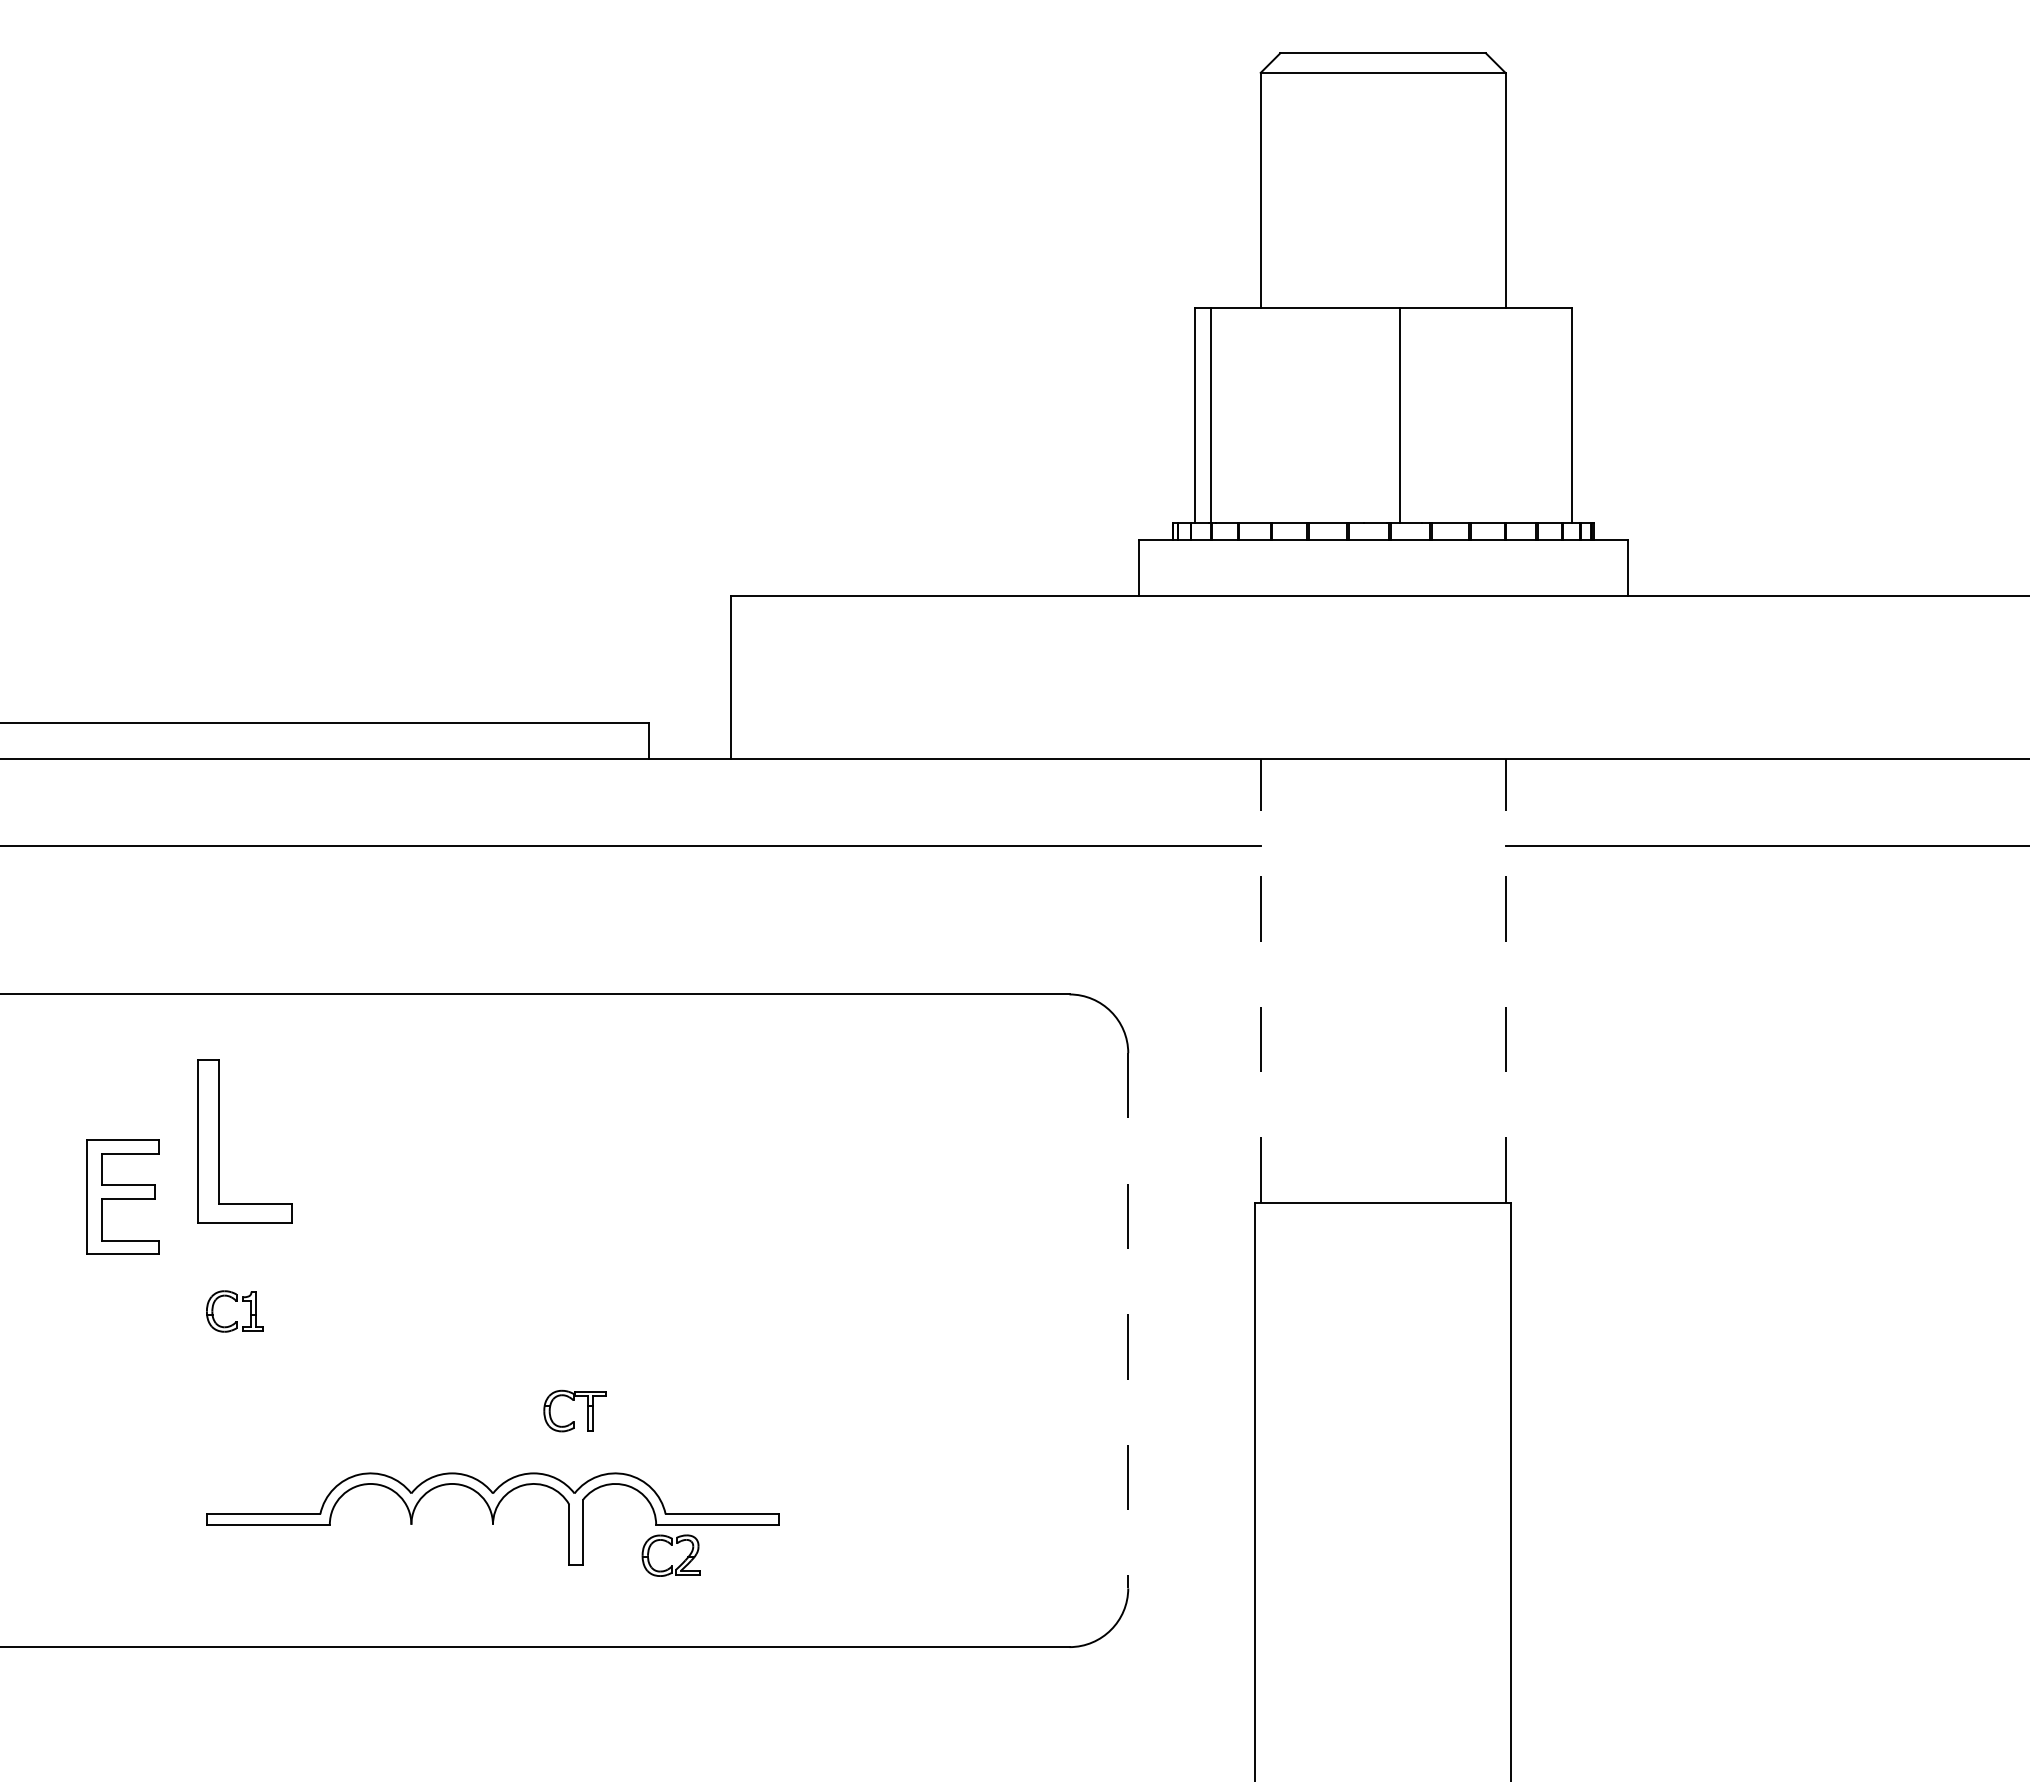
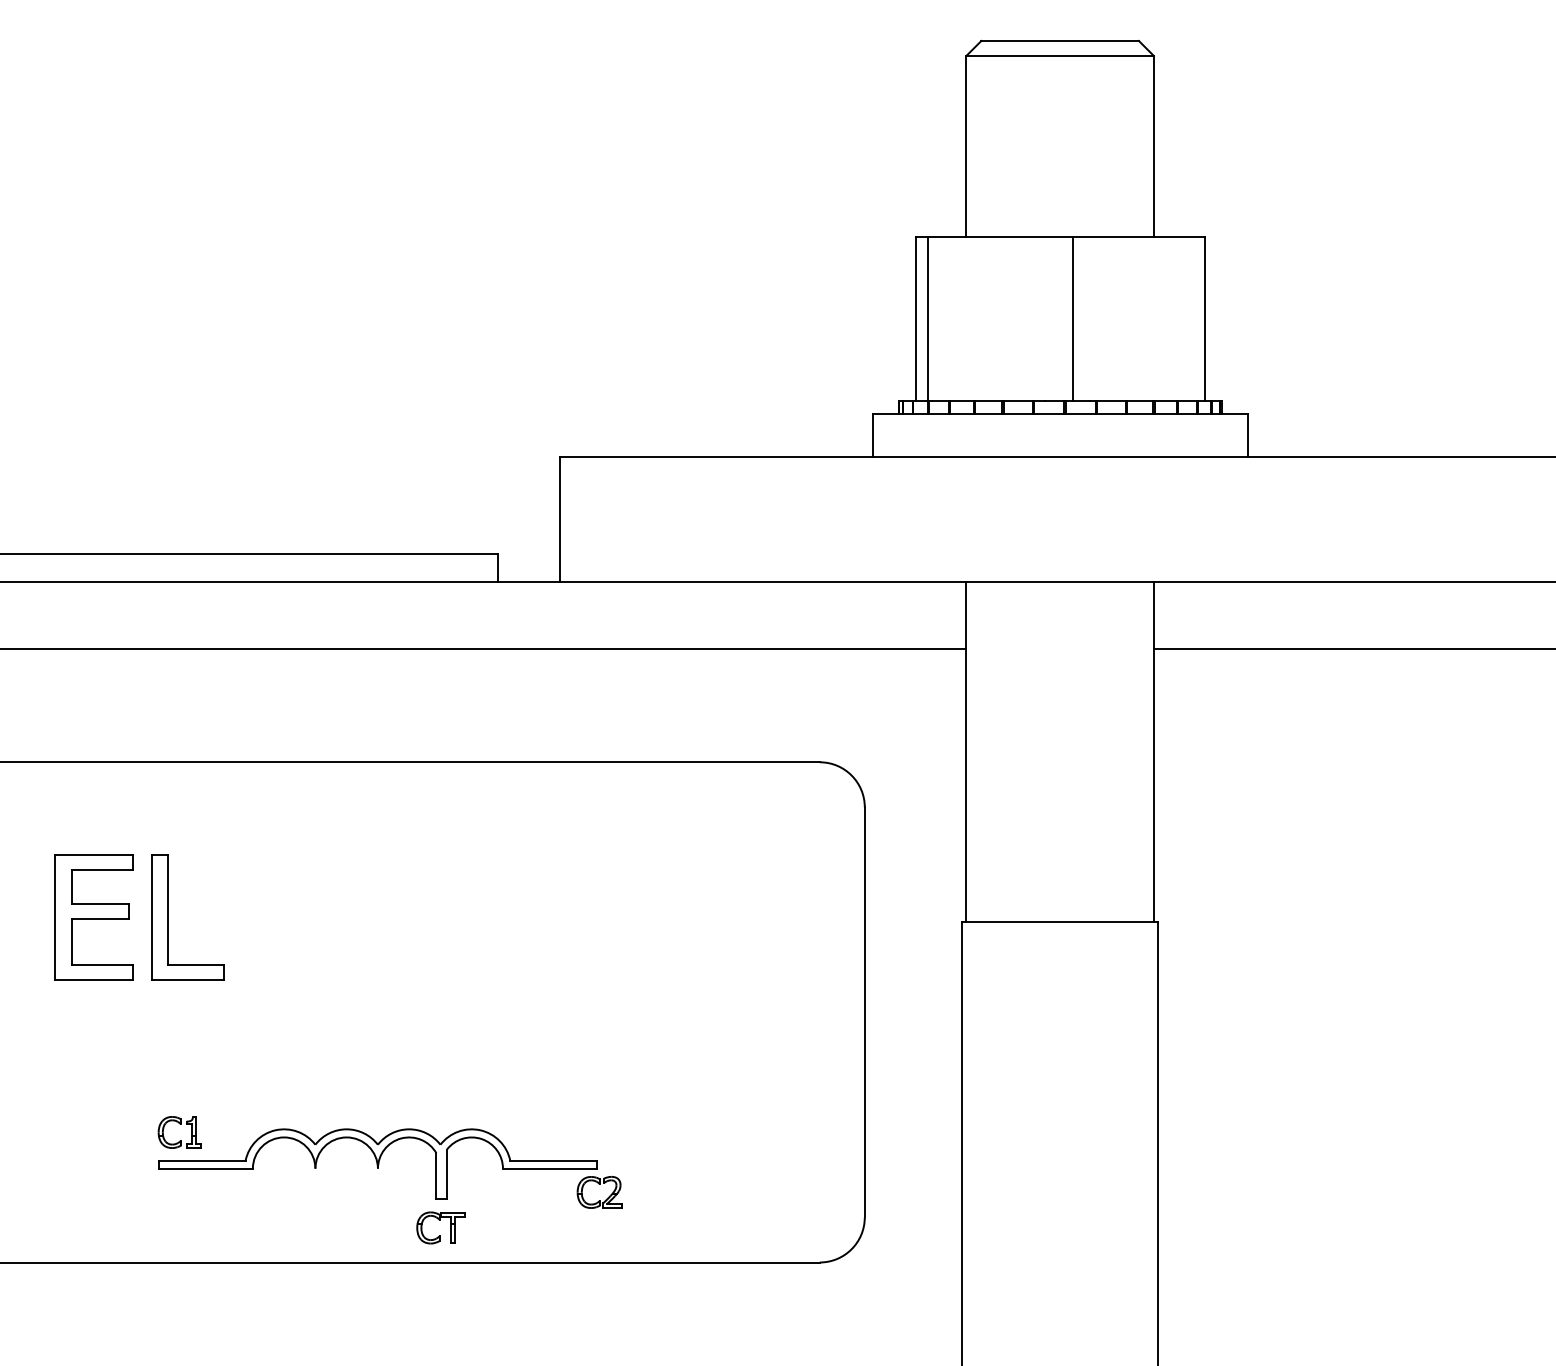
line: (1260, 980) -> (966, 751), dashed -> solid
line: (1505, 980) -> (1153, 751), dashed -> solid
part: (219, 1141) -> (168, 917), moved
part: (122, 1197) -> (93, 917), size x1.43
part: (235, 1301) -> (180, 1124), moved
line: (1128, 1320) -> (864, 1012), dashed -> solid
part: (574, 1400) -> (440, 1219), moved
part: (670, 1545) -> (599, 1184), moved

